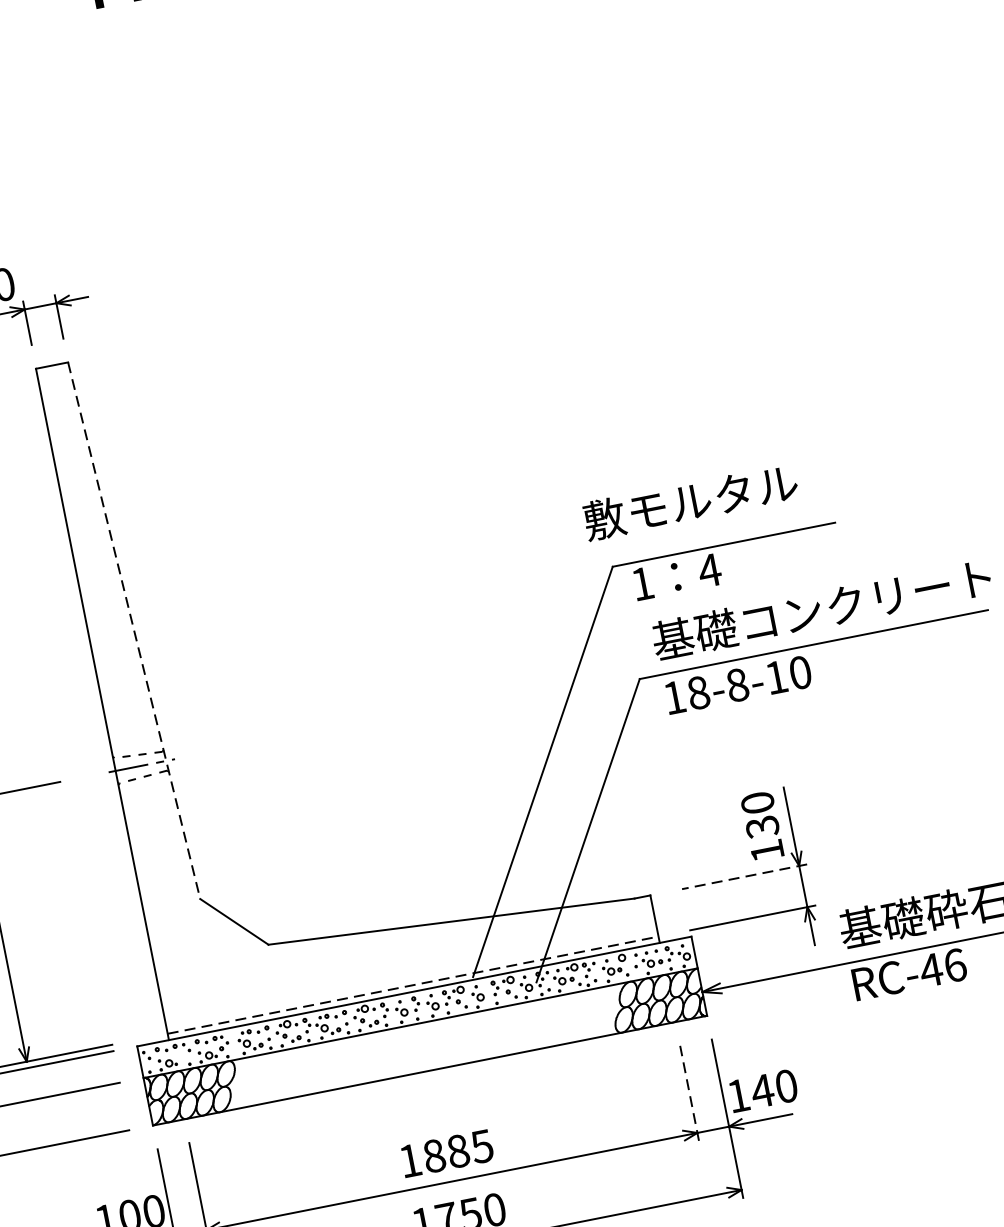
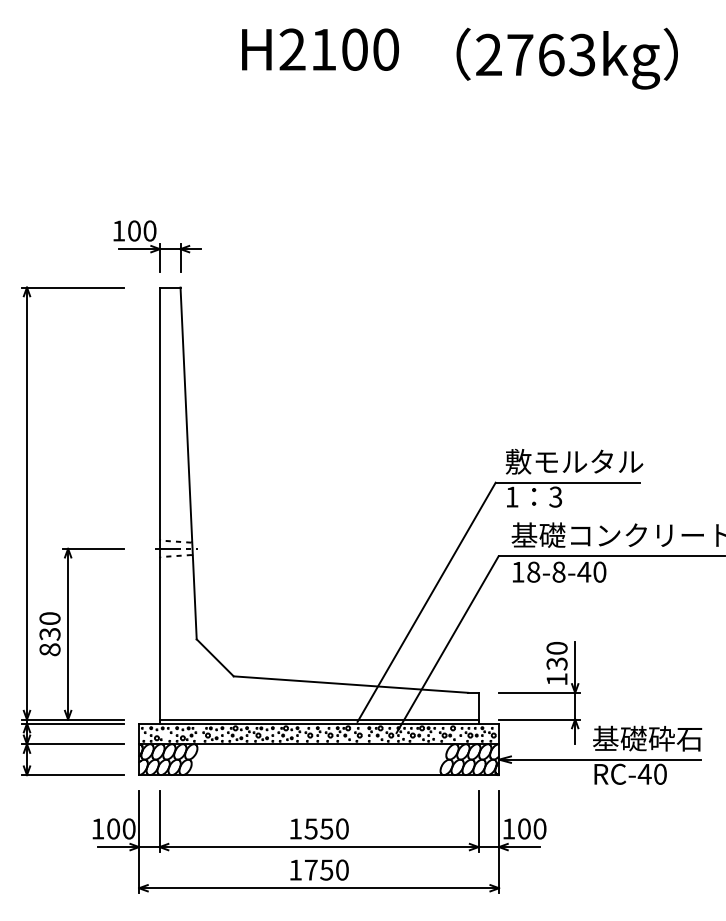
text: (690, 501) -> (574, 461), moved
text: (709, 569) -> (555, 496), 4 -> 3
line: (134, 630) -> (188, 463), dashed -> solid
text: (776, 677) -> (584, 572), 18-8-10 -> 18-8-40
line: (744, 876) -> (539, 692), dashed -> solid
text: (955, 964) -> (660, 773), RC-46 -> RC-40
line: (413, 984) -> (319, 719), dashed -> solid
text: (762, 1090) -> (524, 828), 140 -> 100
line: (689, 1093) -> (478, 821), dashed -> solid
text: (457, 1150) -> (326, 828), 1885 -> 1550

